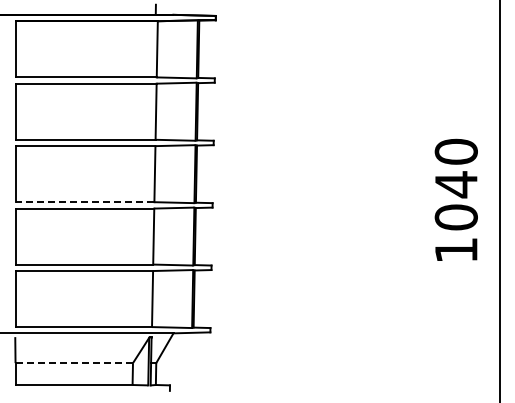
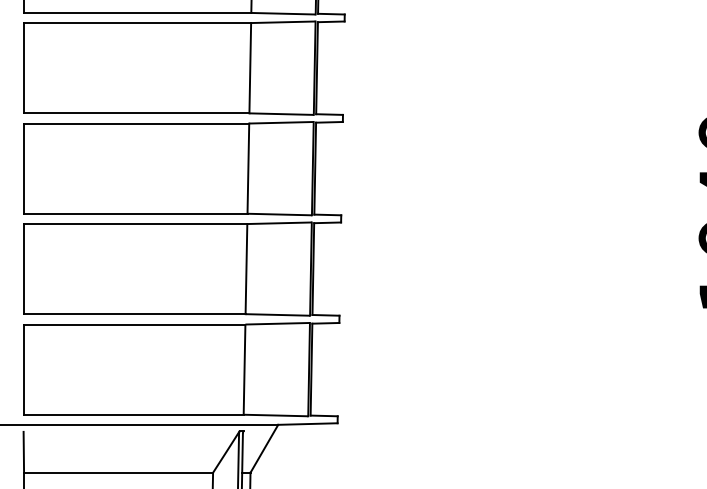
line: (84, 202) -> (135, 214), dashed -> solid
line: (74, 363) -> (118, 473), dashed -> solid

